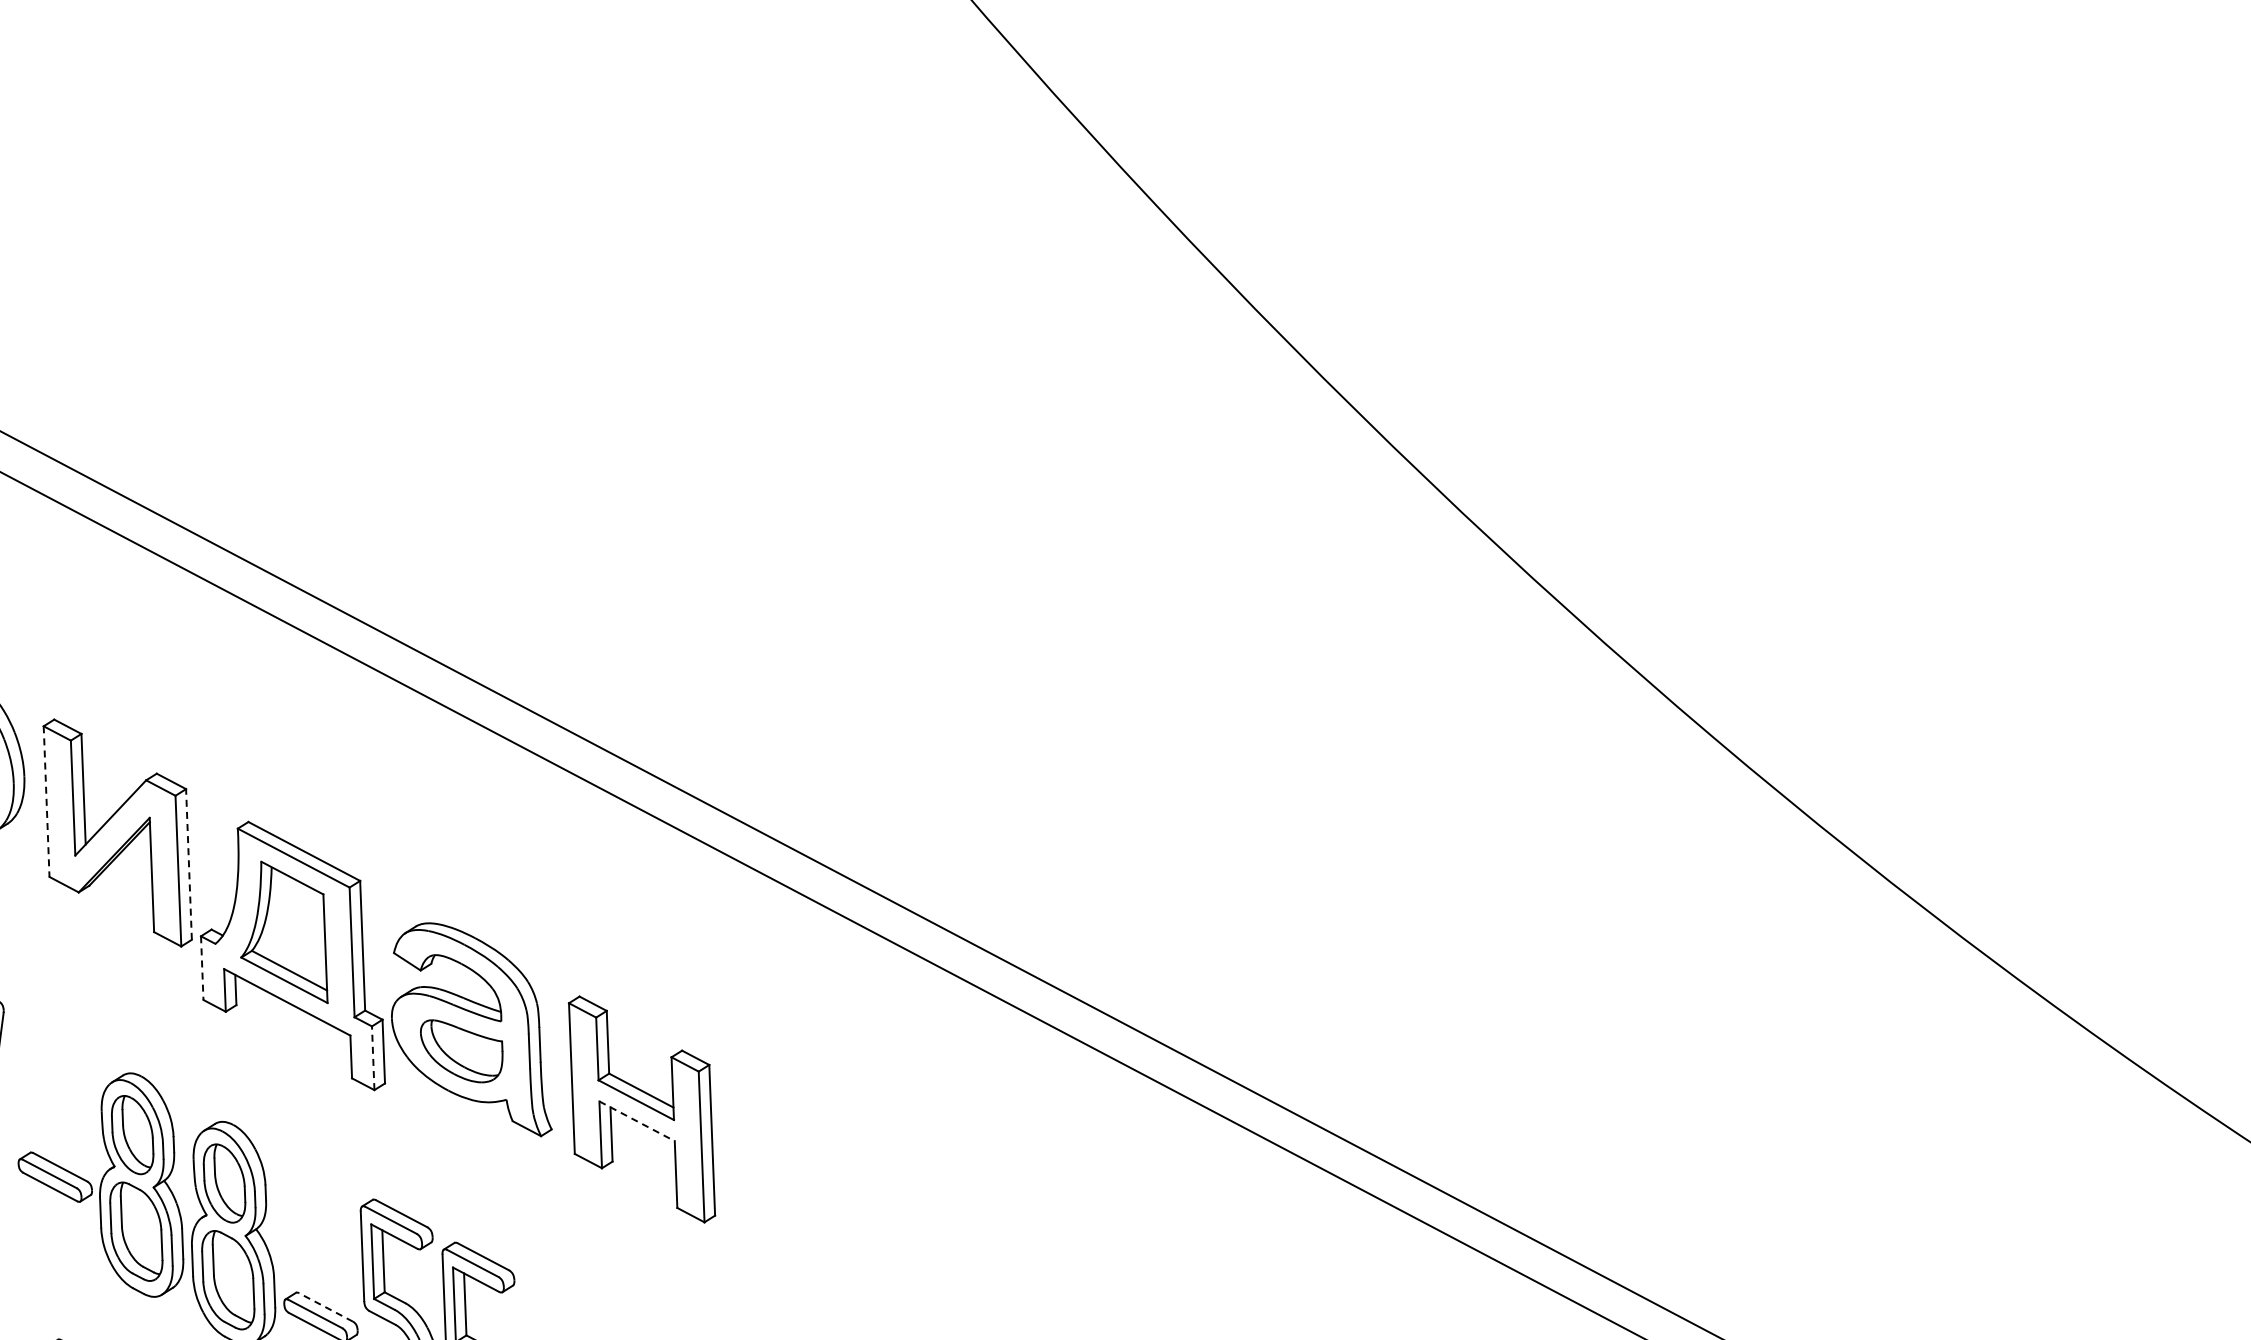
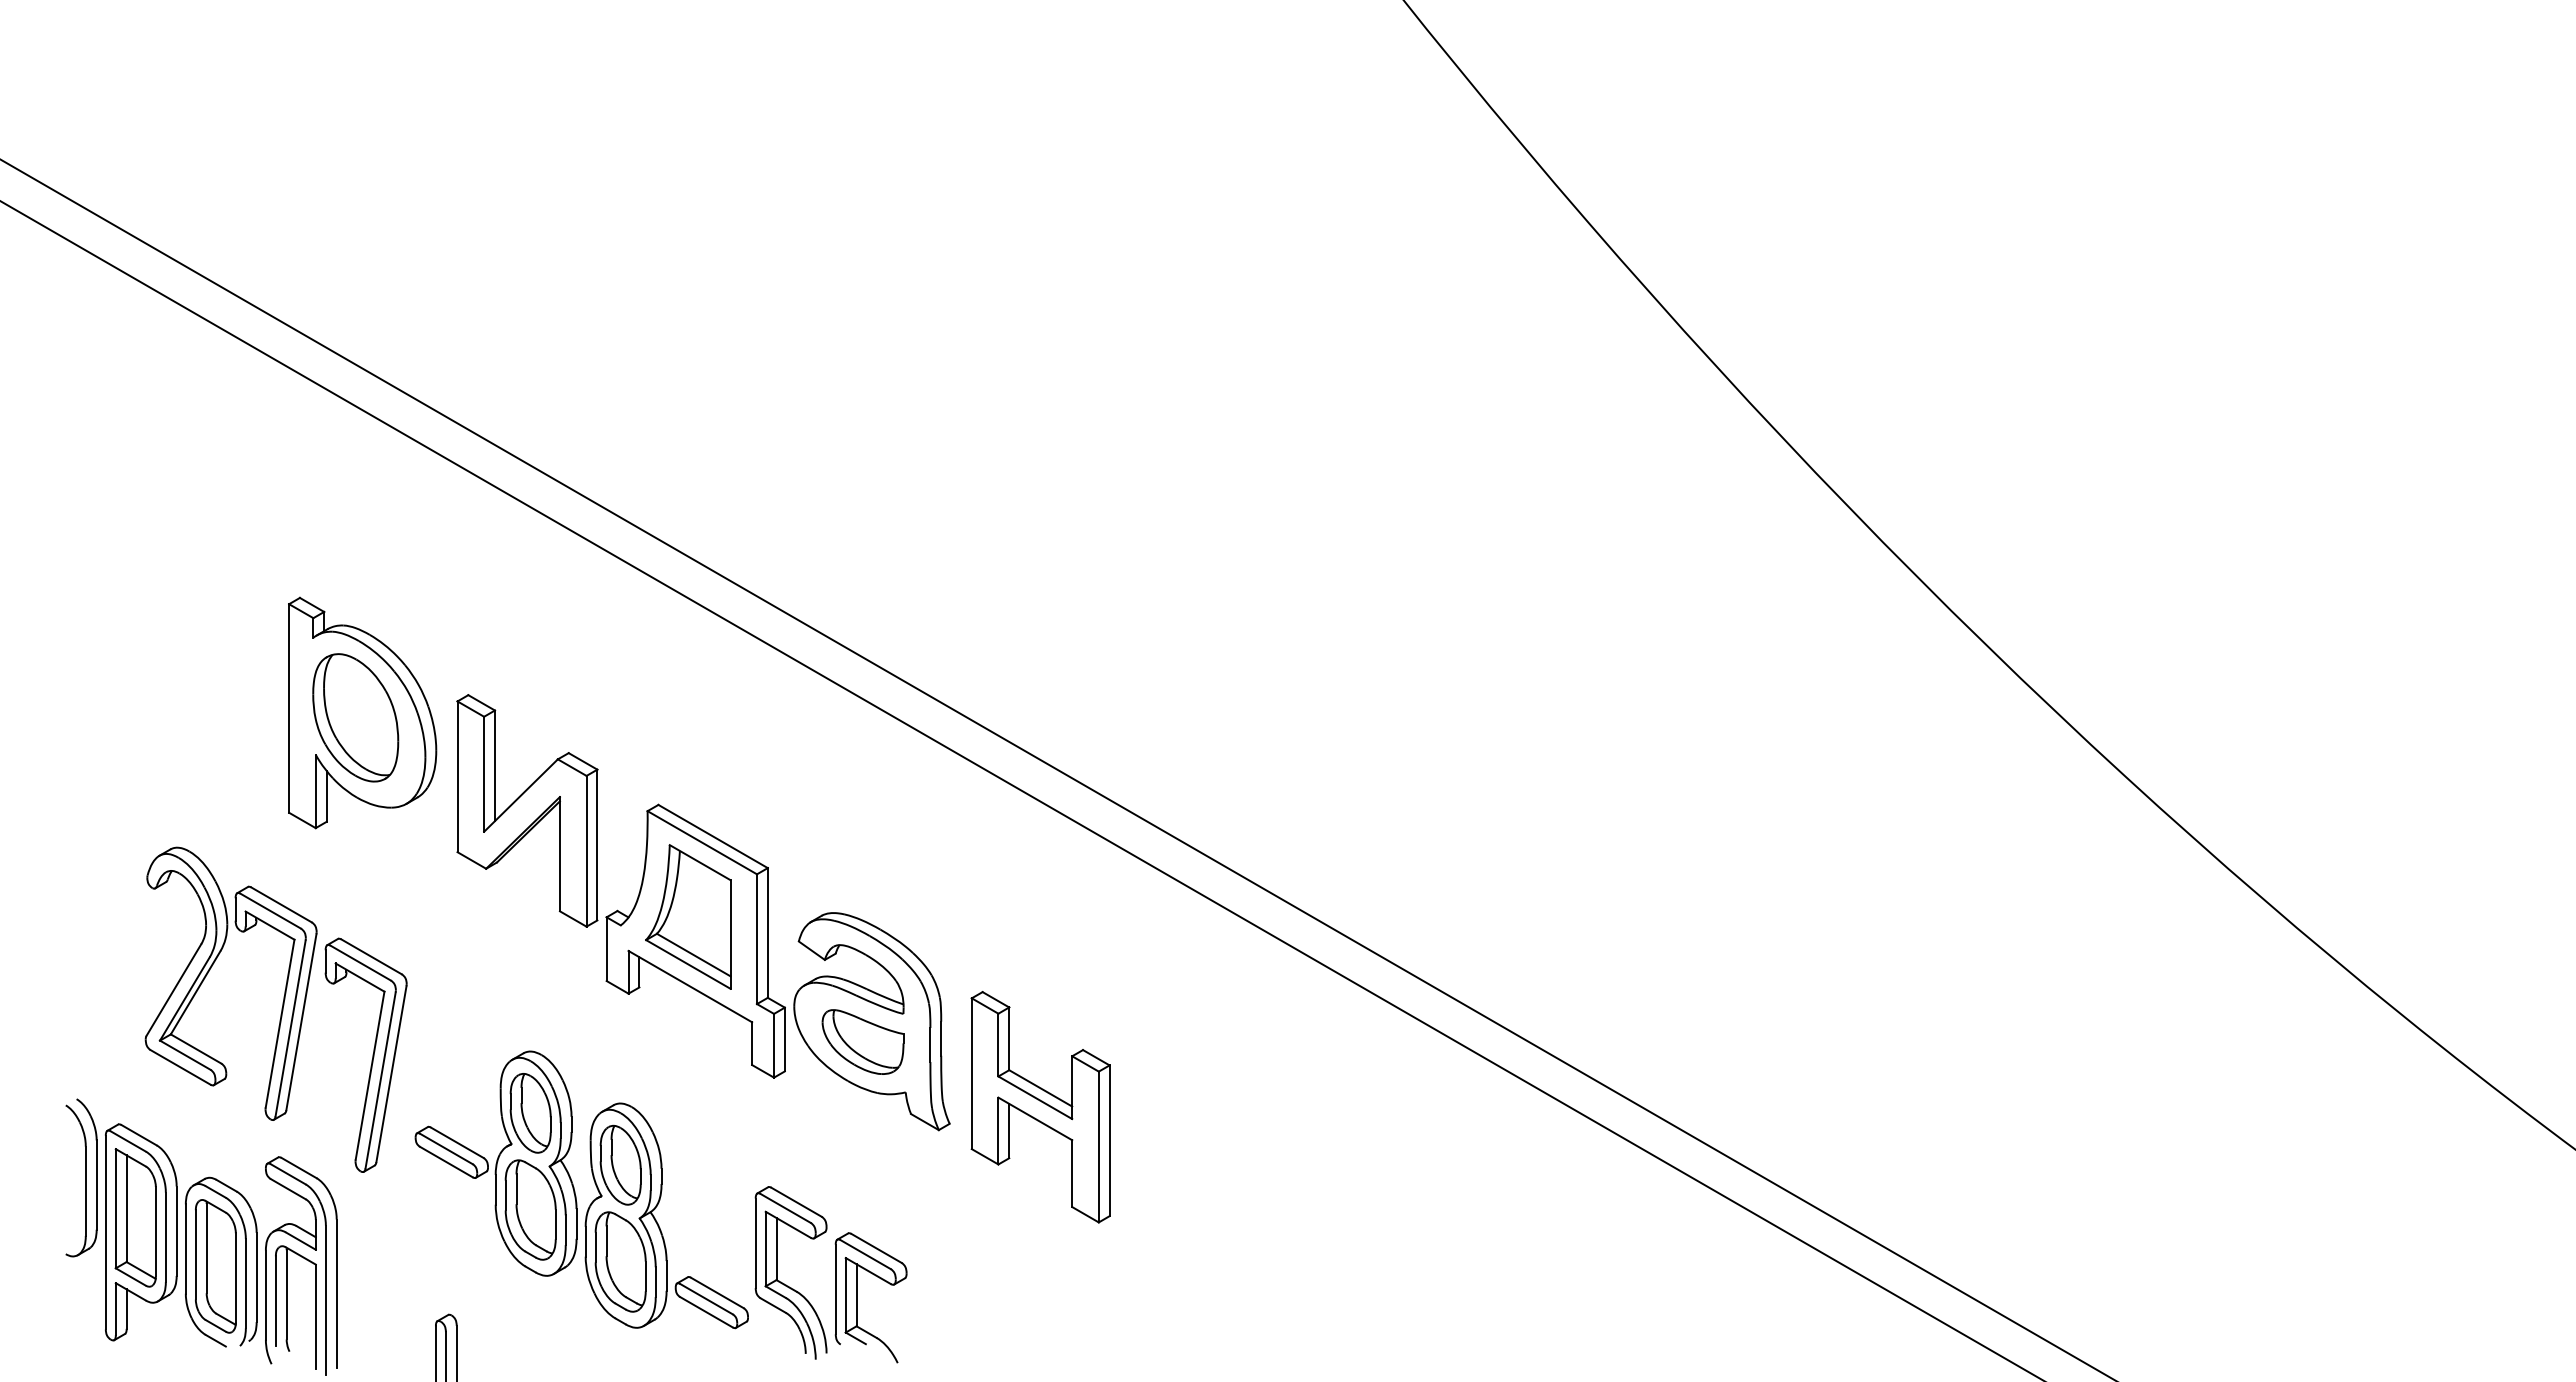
line: (46, 802) -> (457, 777), dashed -> solid
line: (189, 863) -> (597, 844), dashed -> solid
line: (202, 968) -> (606, 949), dashed -> solid
line: (373, 1057) -> (774, 1045), dashed -> solid
line: (637, 1120) -> (1035, 1118), dashed -> solid
line: (325, 1307) -> (716, 1292), dashed -> solid

